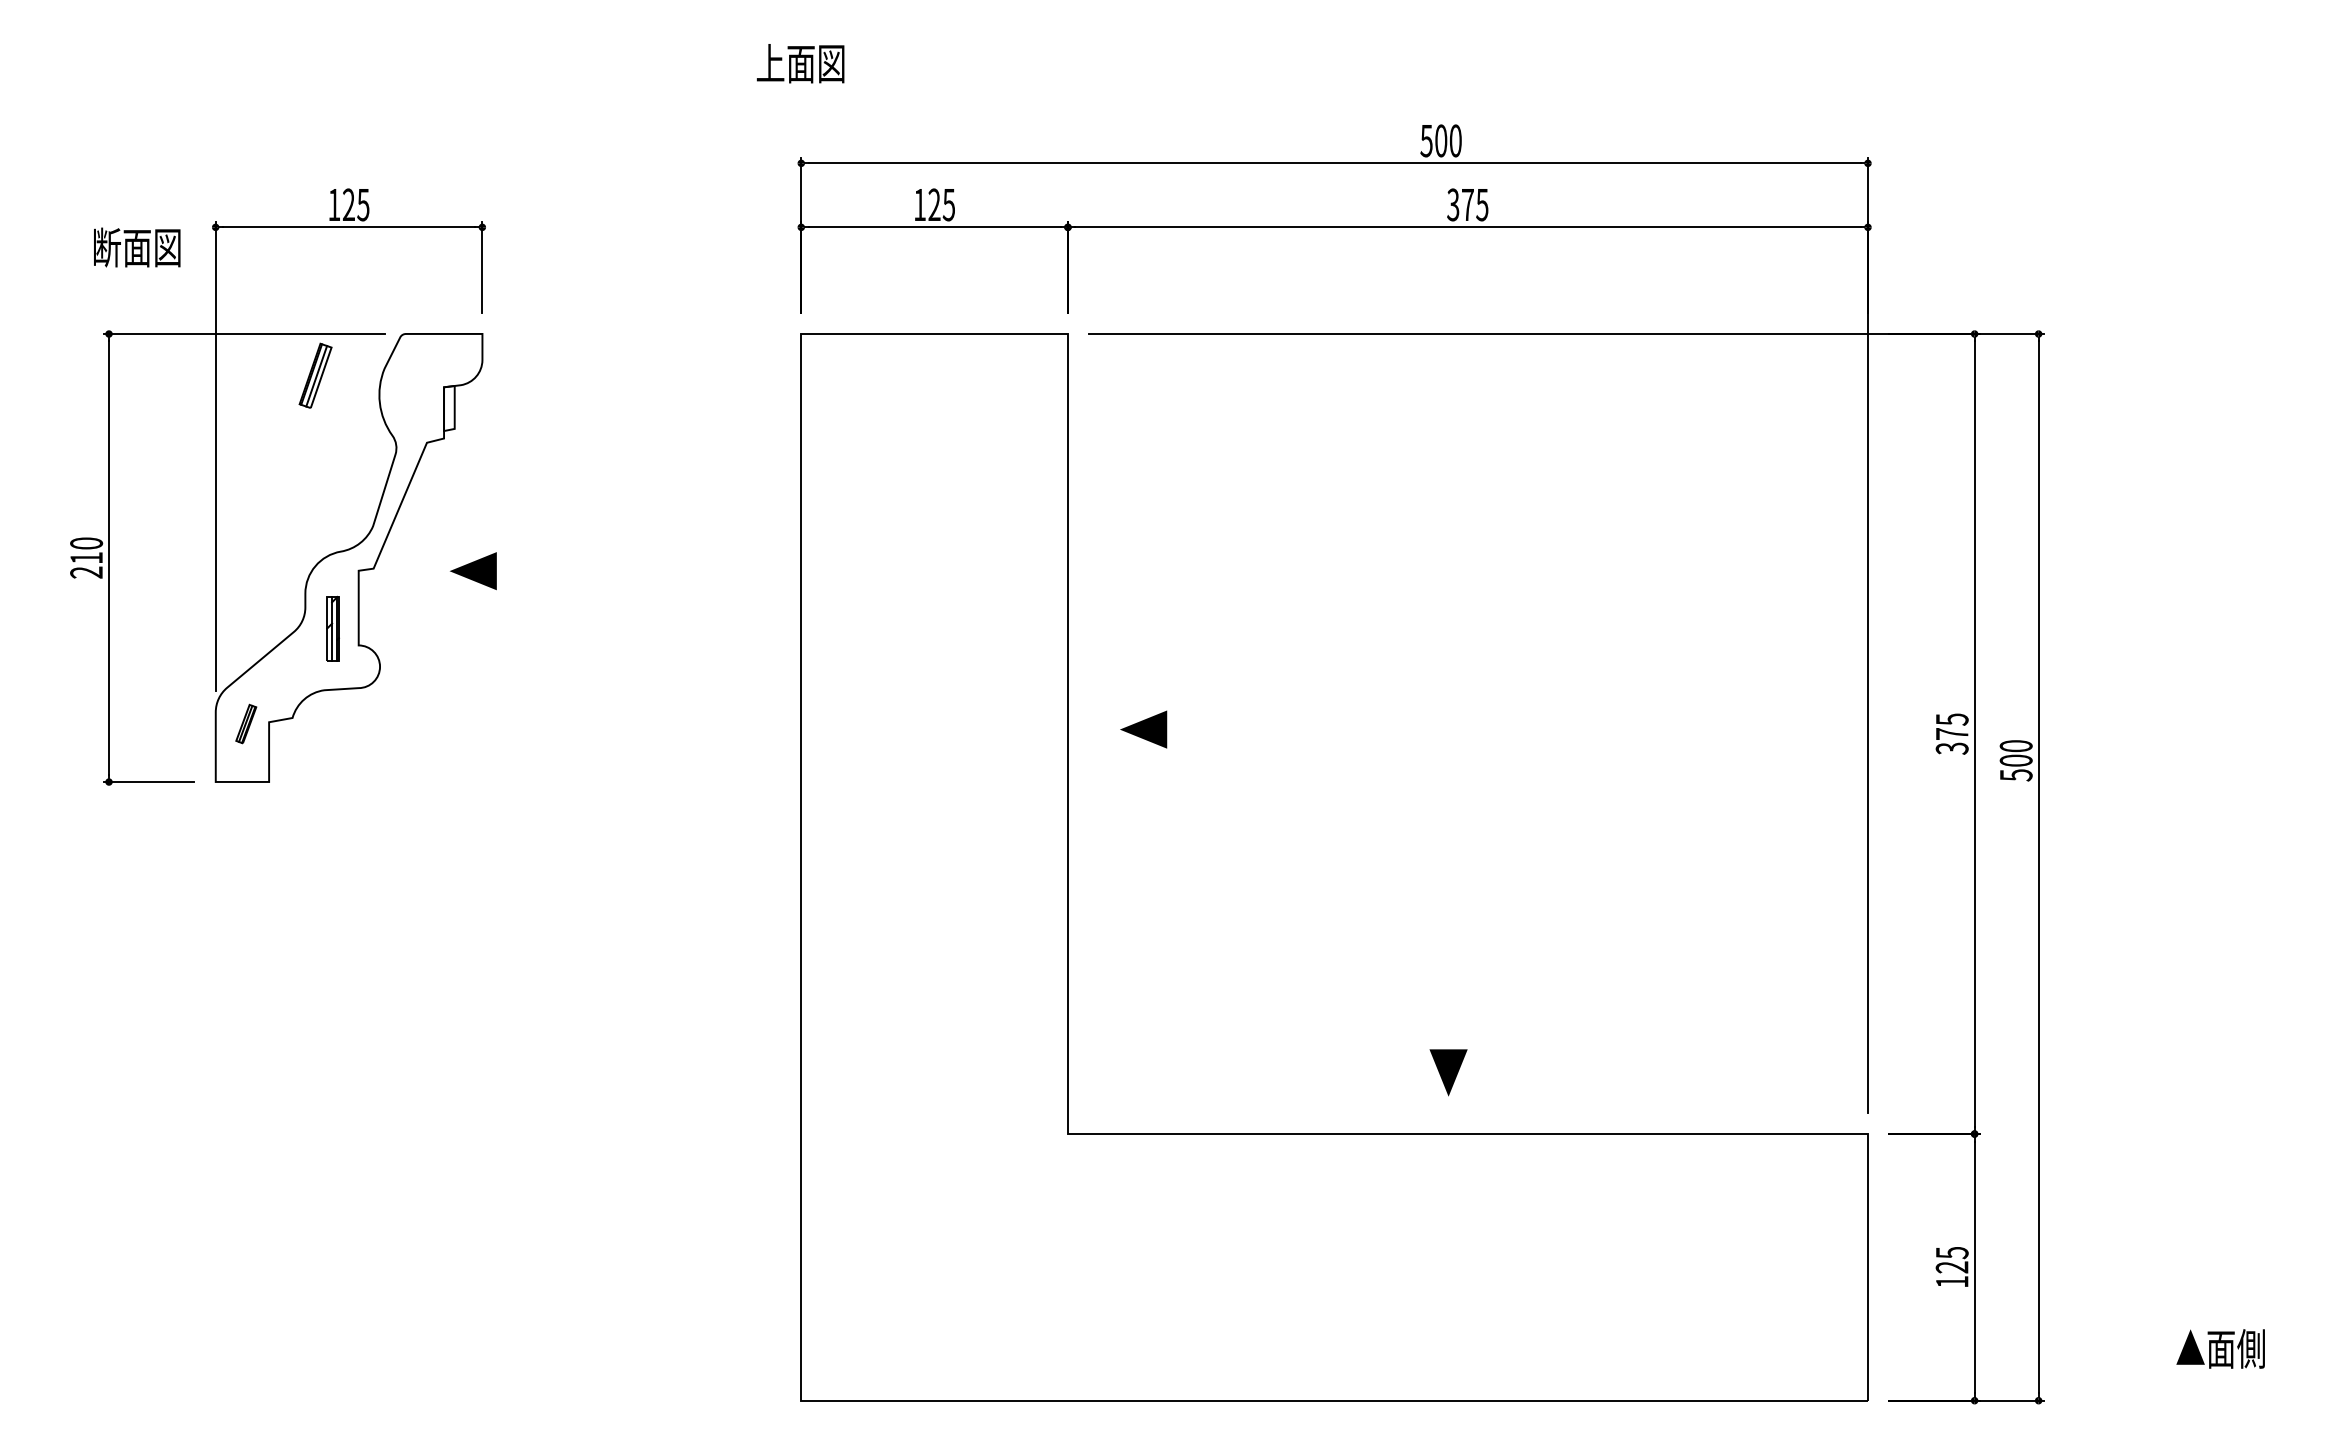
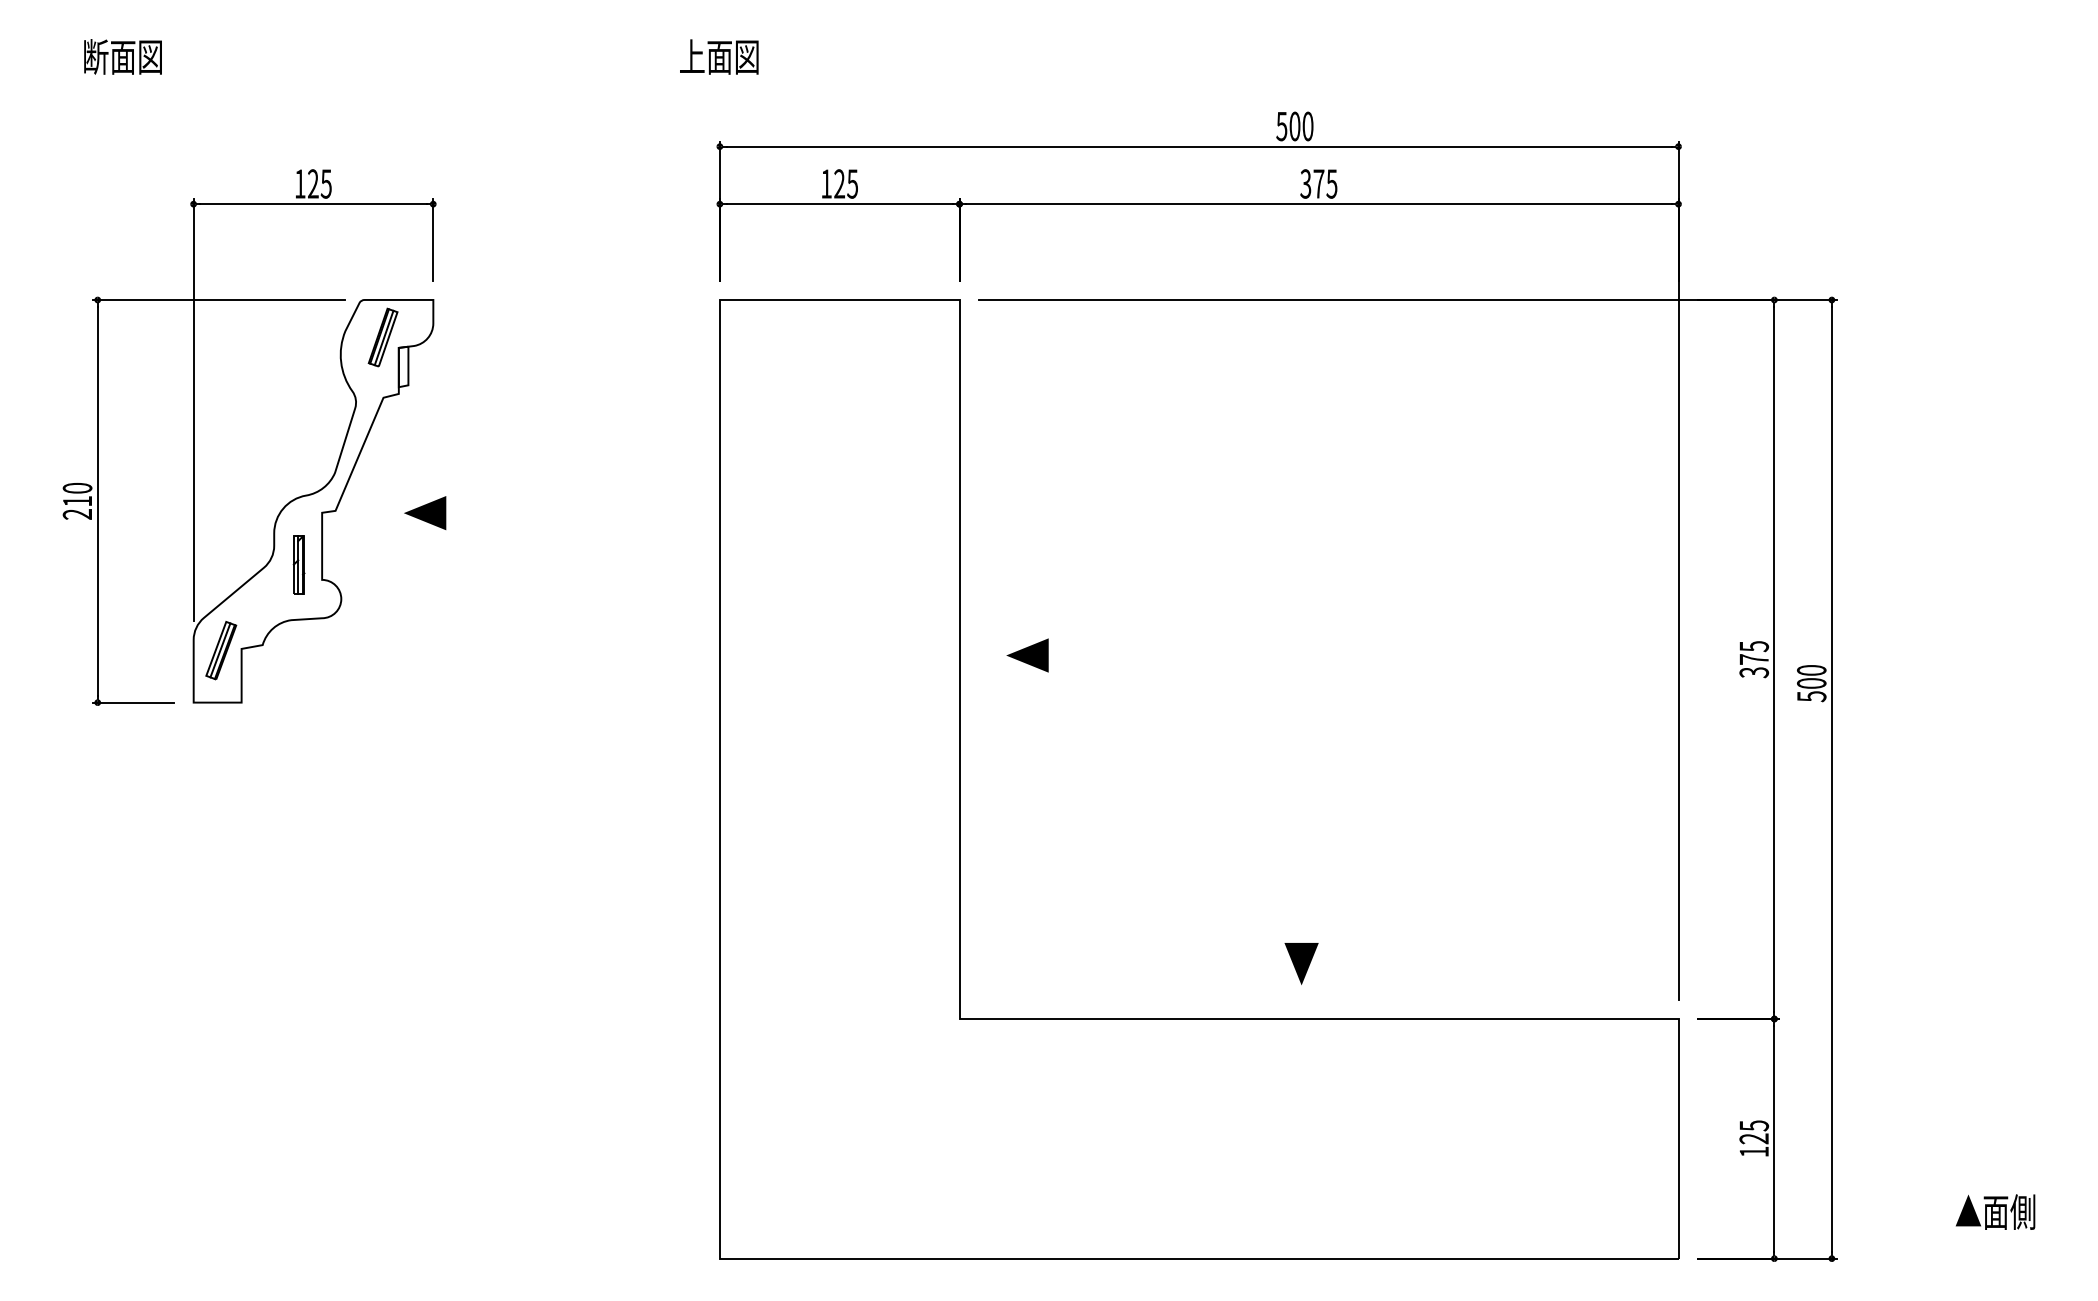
text: (137, 247) -> (123, 56), moved
part: (315, 375) -> (383, 337), moved
part: (245, 723) -> (220, 650), size x1.67

